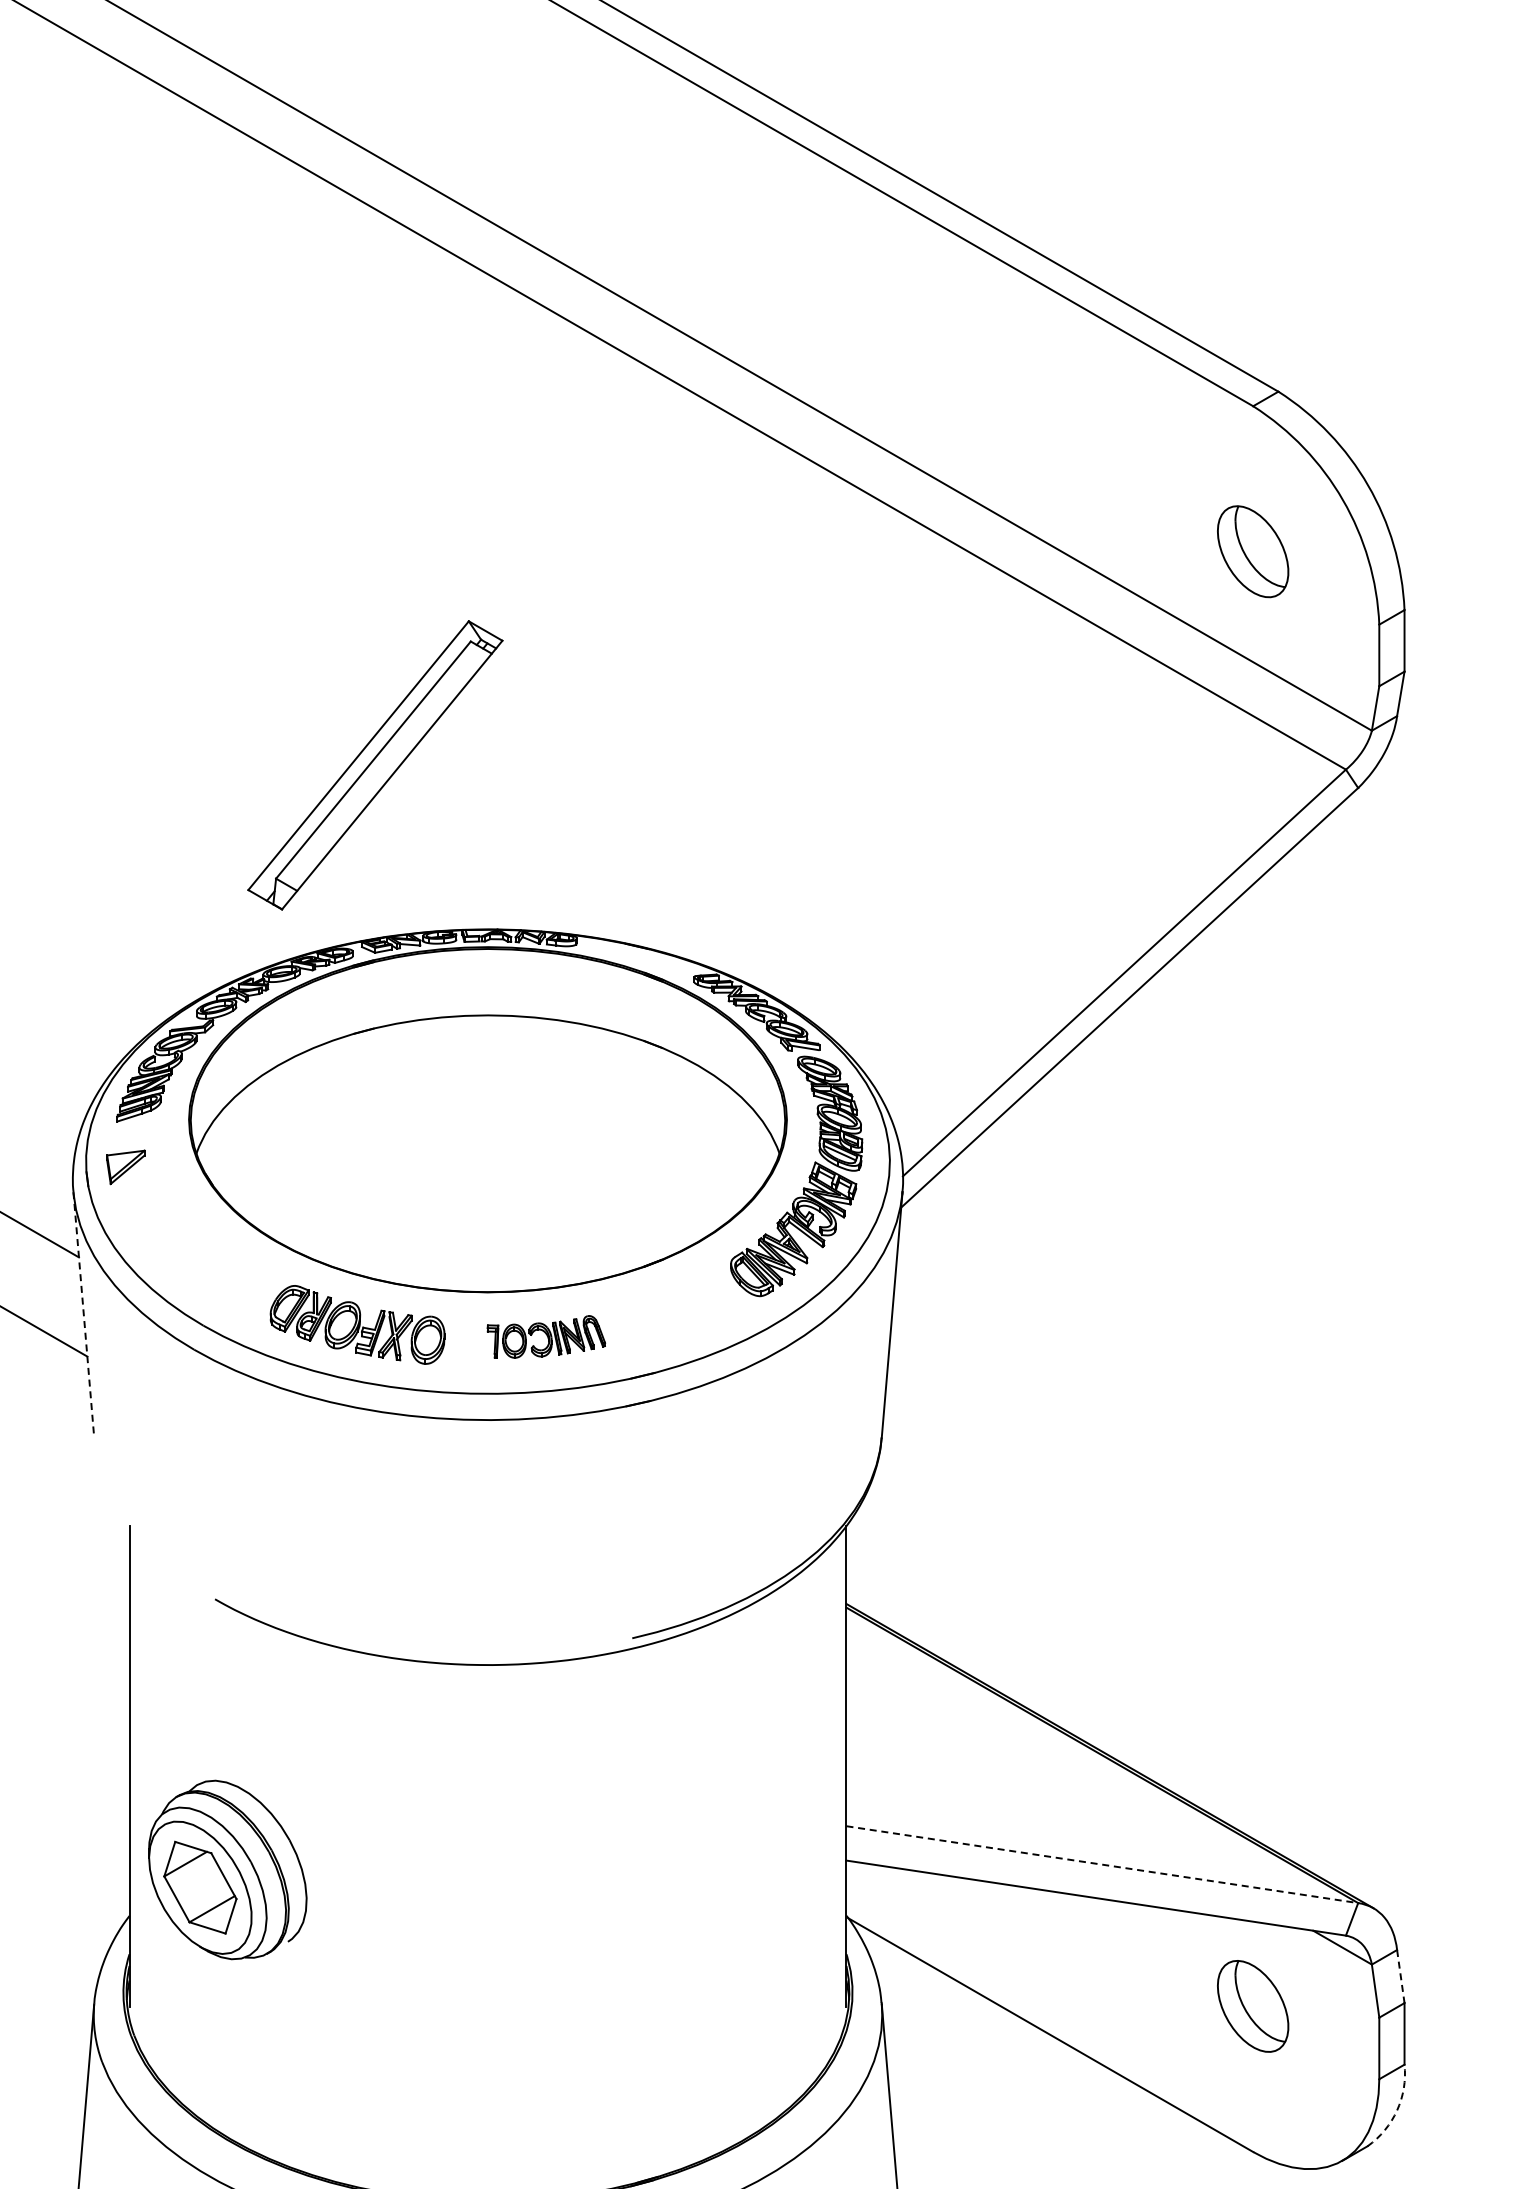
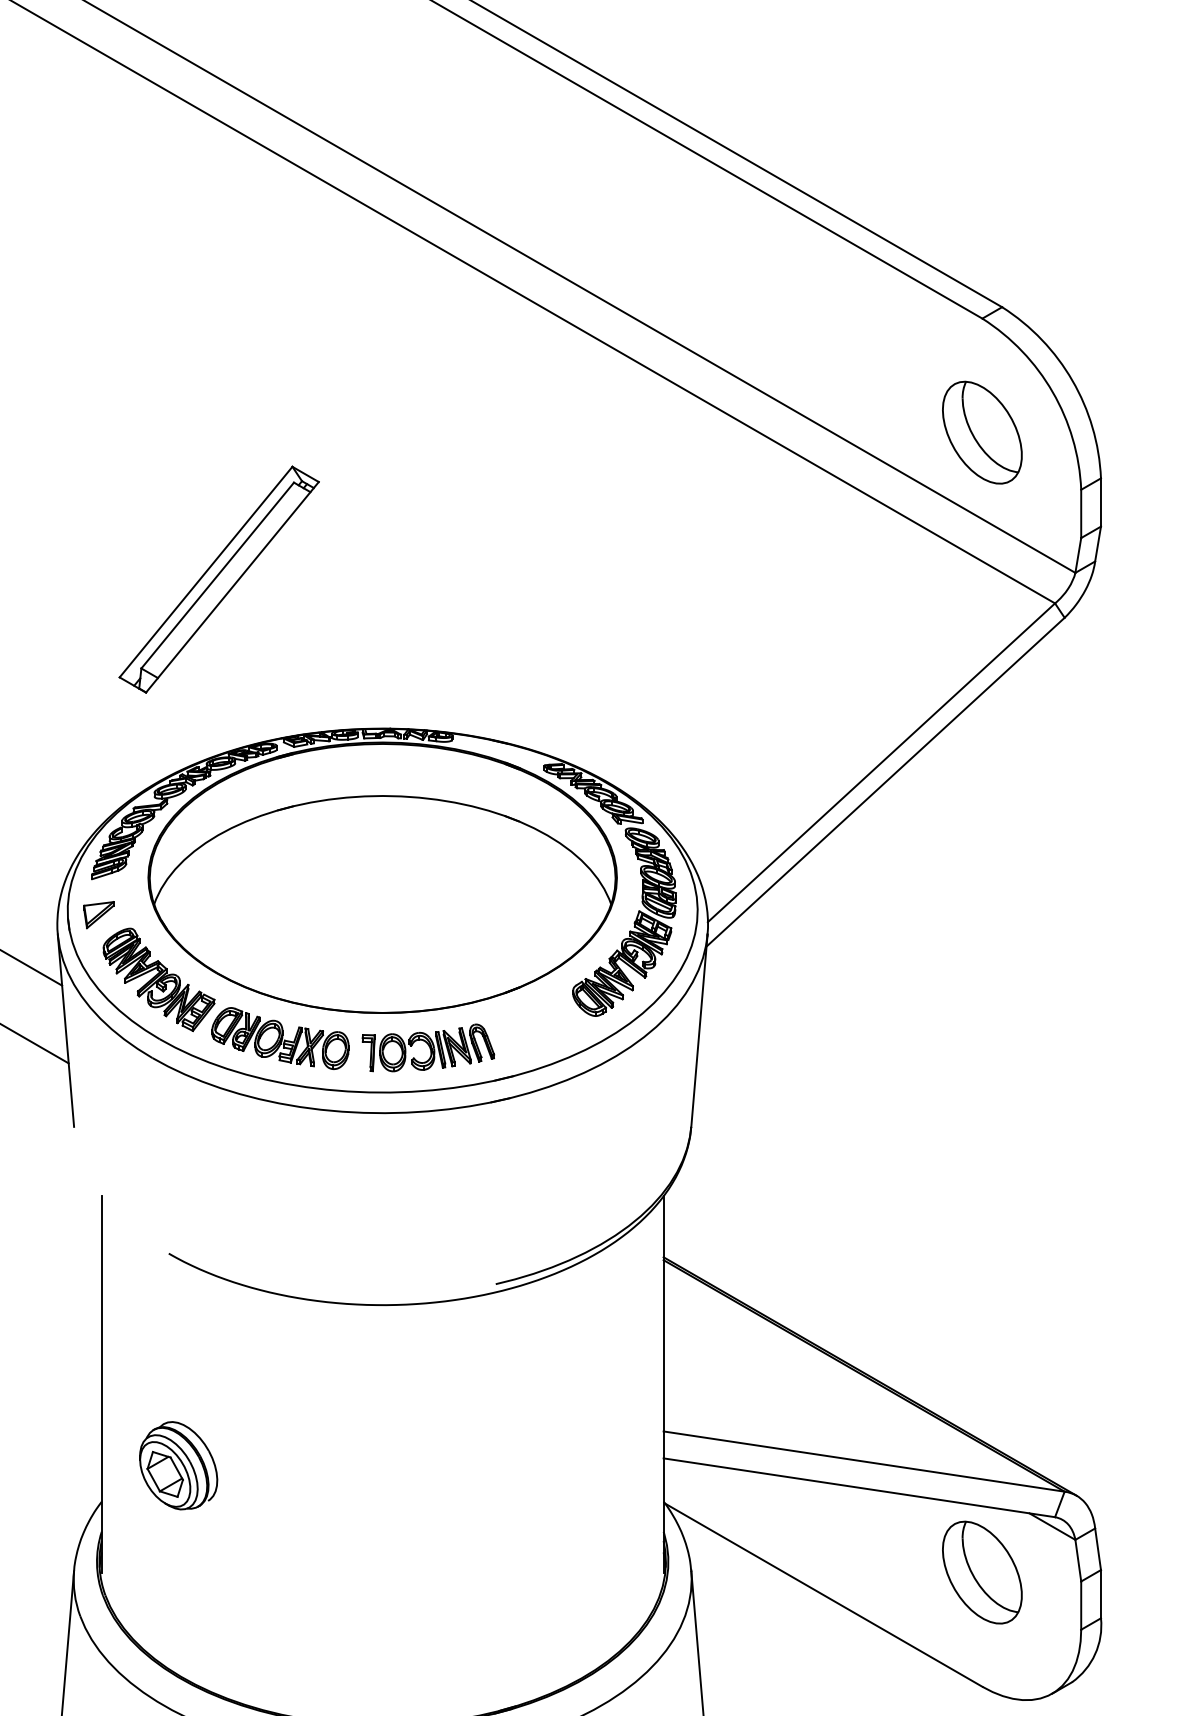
part: (1252, 551) -> (981, 432), size x1.43
part: (375, 765) -> (219, 579), moved
part: (202, 1249) -> (158, 979), added
line: (83, 1315) -> (65, 1031), dashed -> solid
part: (546, 1336) -> (428, 1047), size x1.43
line: (1102, 1864) -> (864, 1461), dashed -> solid
part: (227, 1869) -> (178, 1465), size x0.62
line: (1400, 1976) -> (1097, 1549), dashed -> solid
part: (1252, 2006) -> (981, 1572), size x1.43
arc: (1397, 2110) -> (1095, 1654), dashed -> solid

